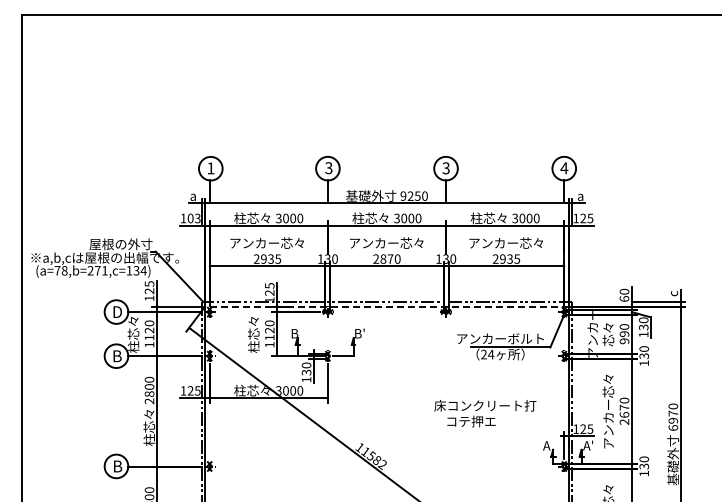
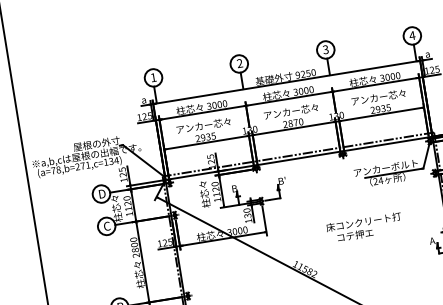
text: (328, 168) -> (239, 63), 3 -> 2
text: (193, 218) -> (146, 116), 103 -> 125
line: (386, 307) -> (298, 158), dashed -> solid
text: (116, 356) -> (106, 226), B -> C
text: (485, 413) -> (364, 227), moved

